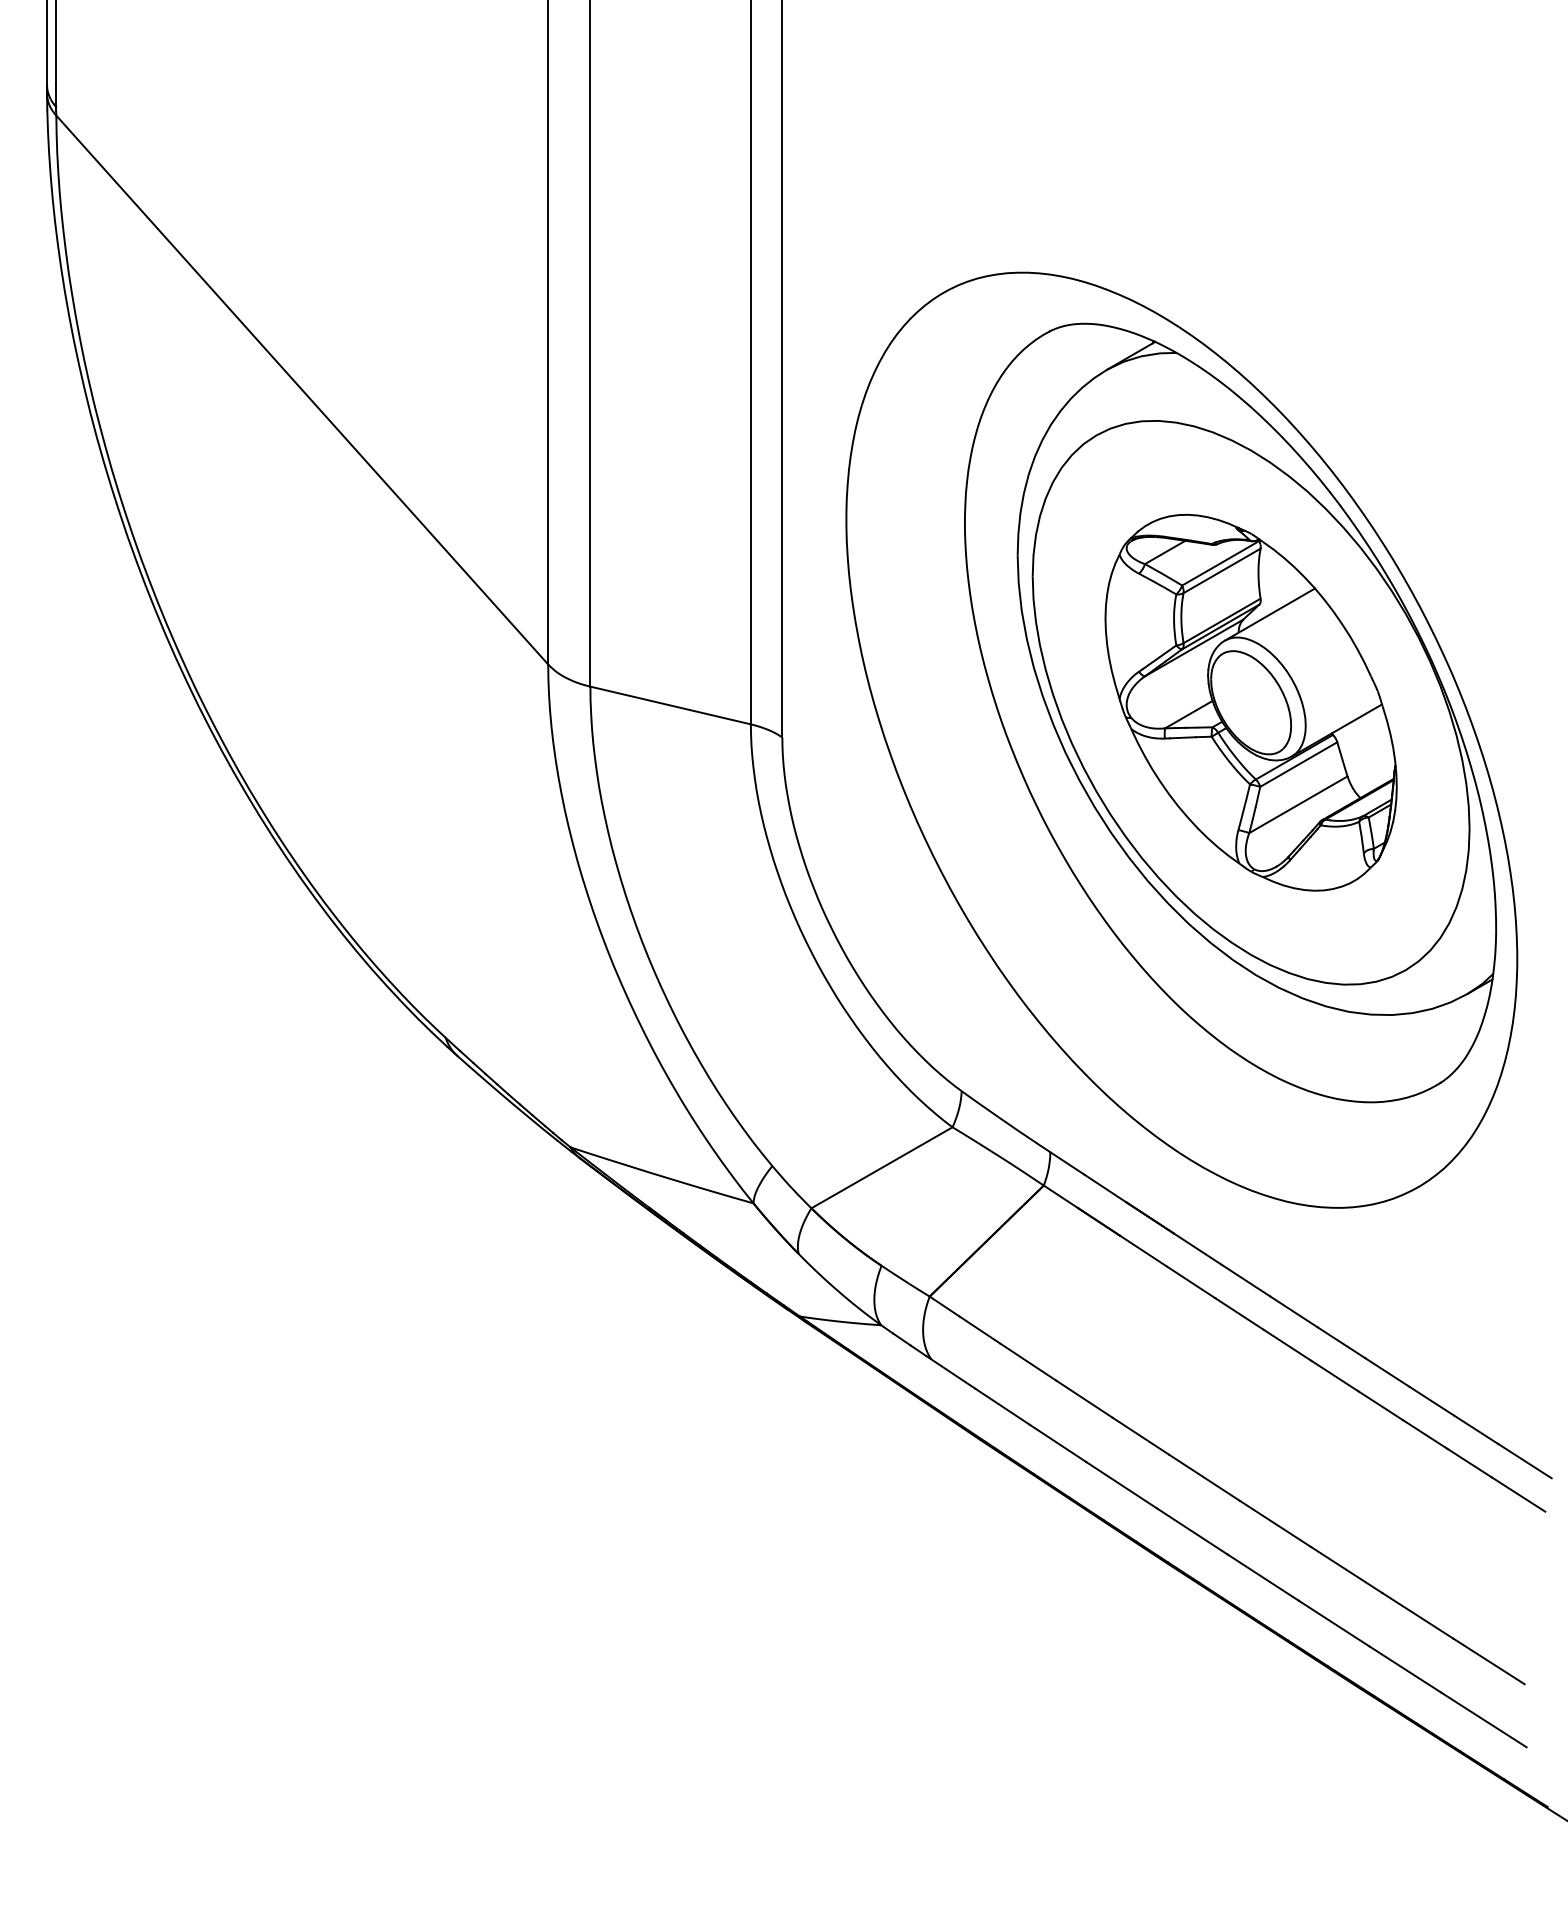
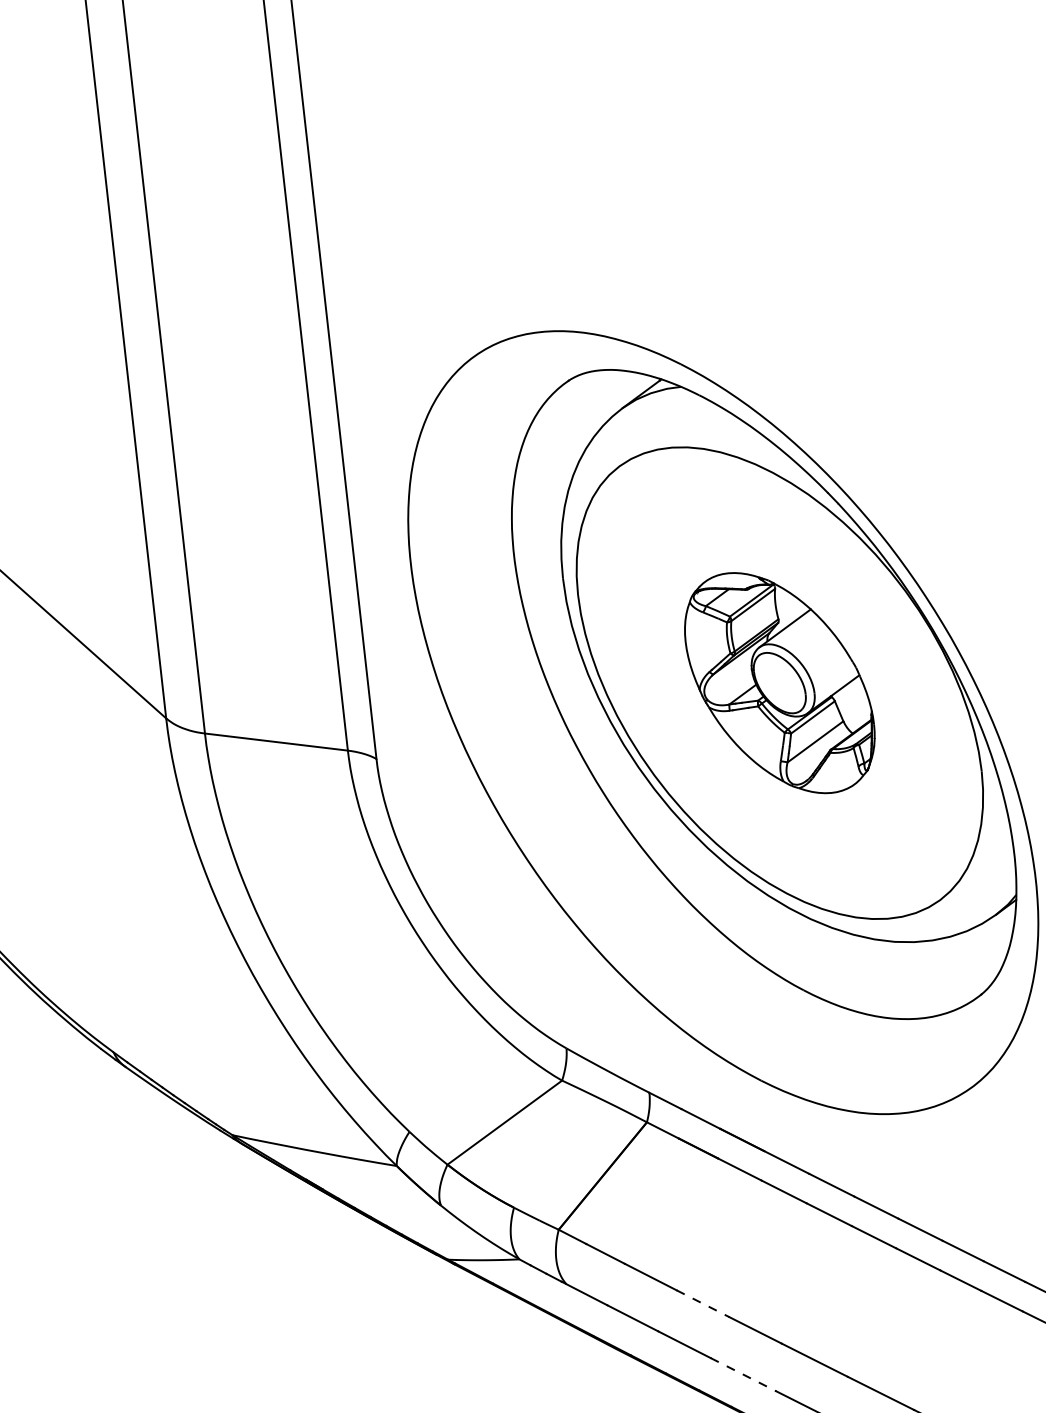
part: (1250, 702) -> (779, 683), size x0.7
line: (1084, 1399) -> (703, 1304), solid -> dashed
line: (1121, 1485) -> (743, 1375), solid -> dashed

